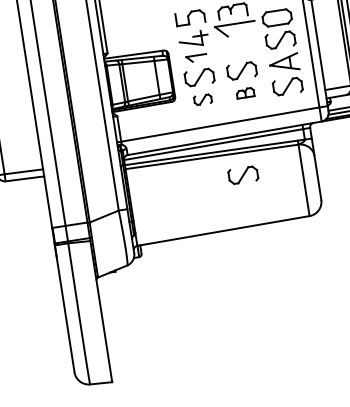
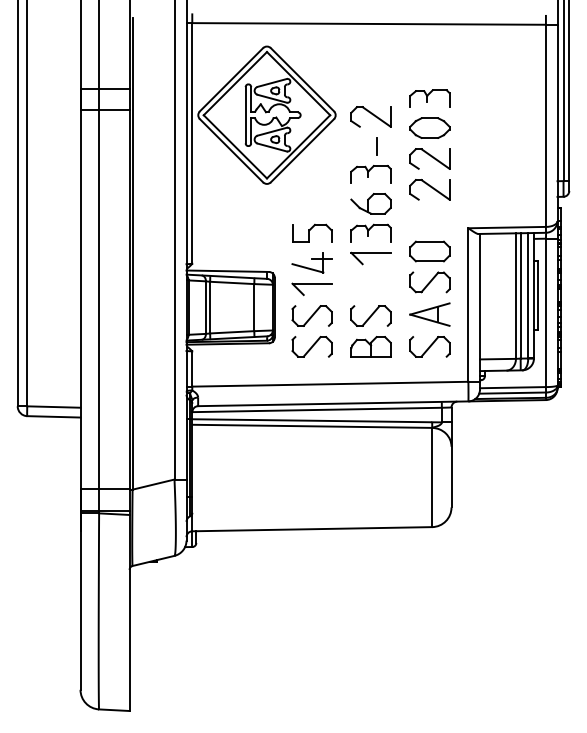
part: (235, 29) -> (370, 258), size x0.71
part: (196, 58) -> (311, 289), size x1.43
part: (245, 92) -> (370, 346), size x1.67
part: (202, 99) -> (311, 346), size x1.67
part: (243, 175) -> (350, 457), removed

